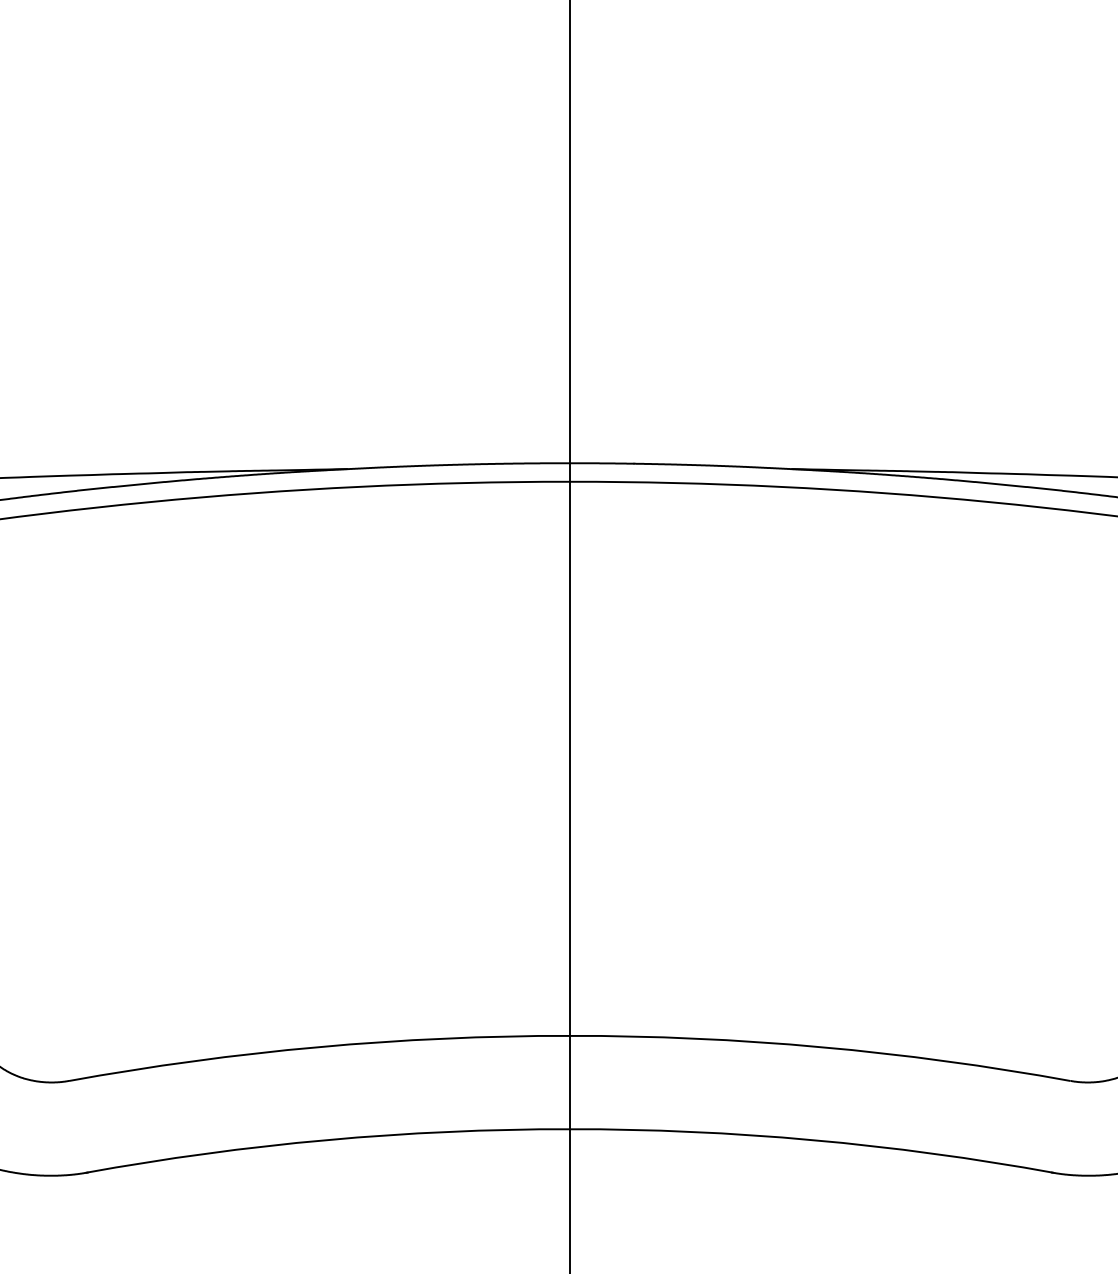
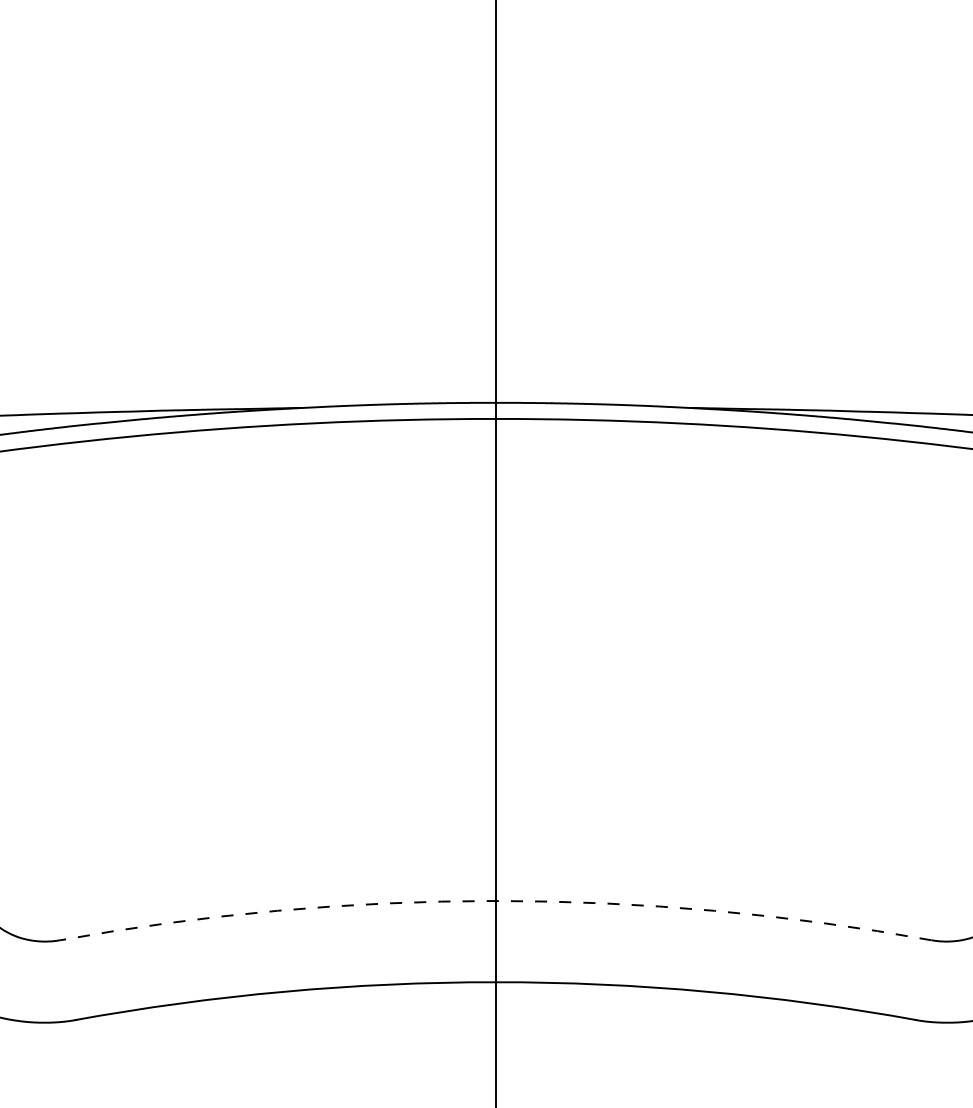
arc: (569, 1035) -> (495, 900), solid -> dashed

